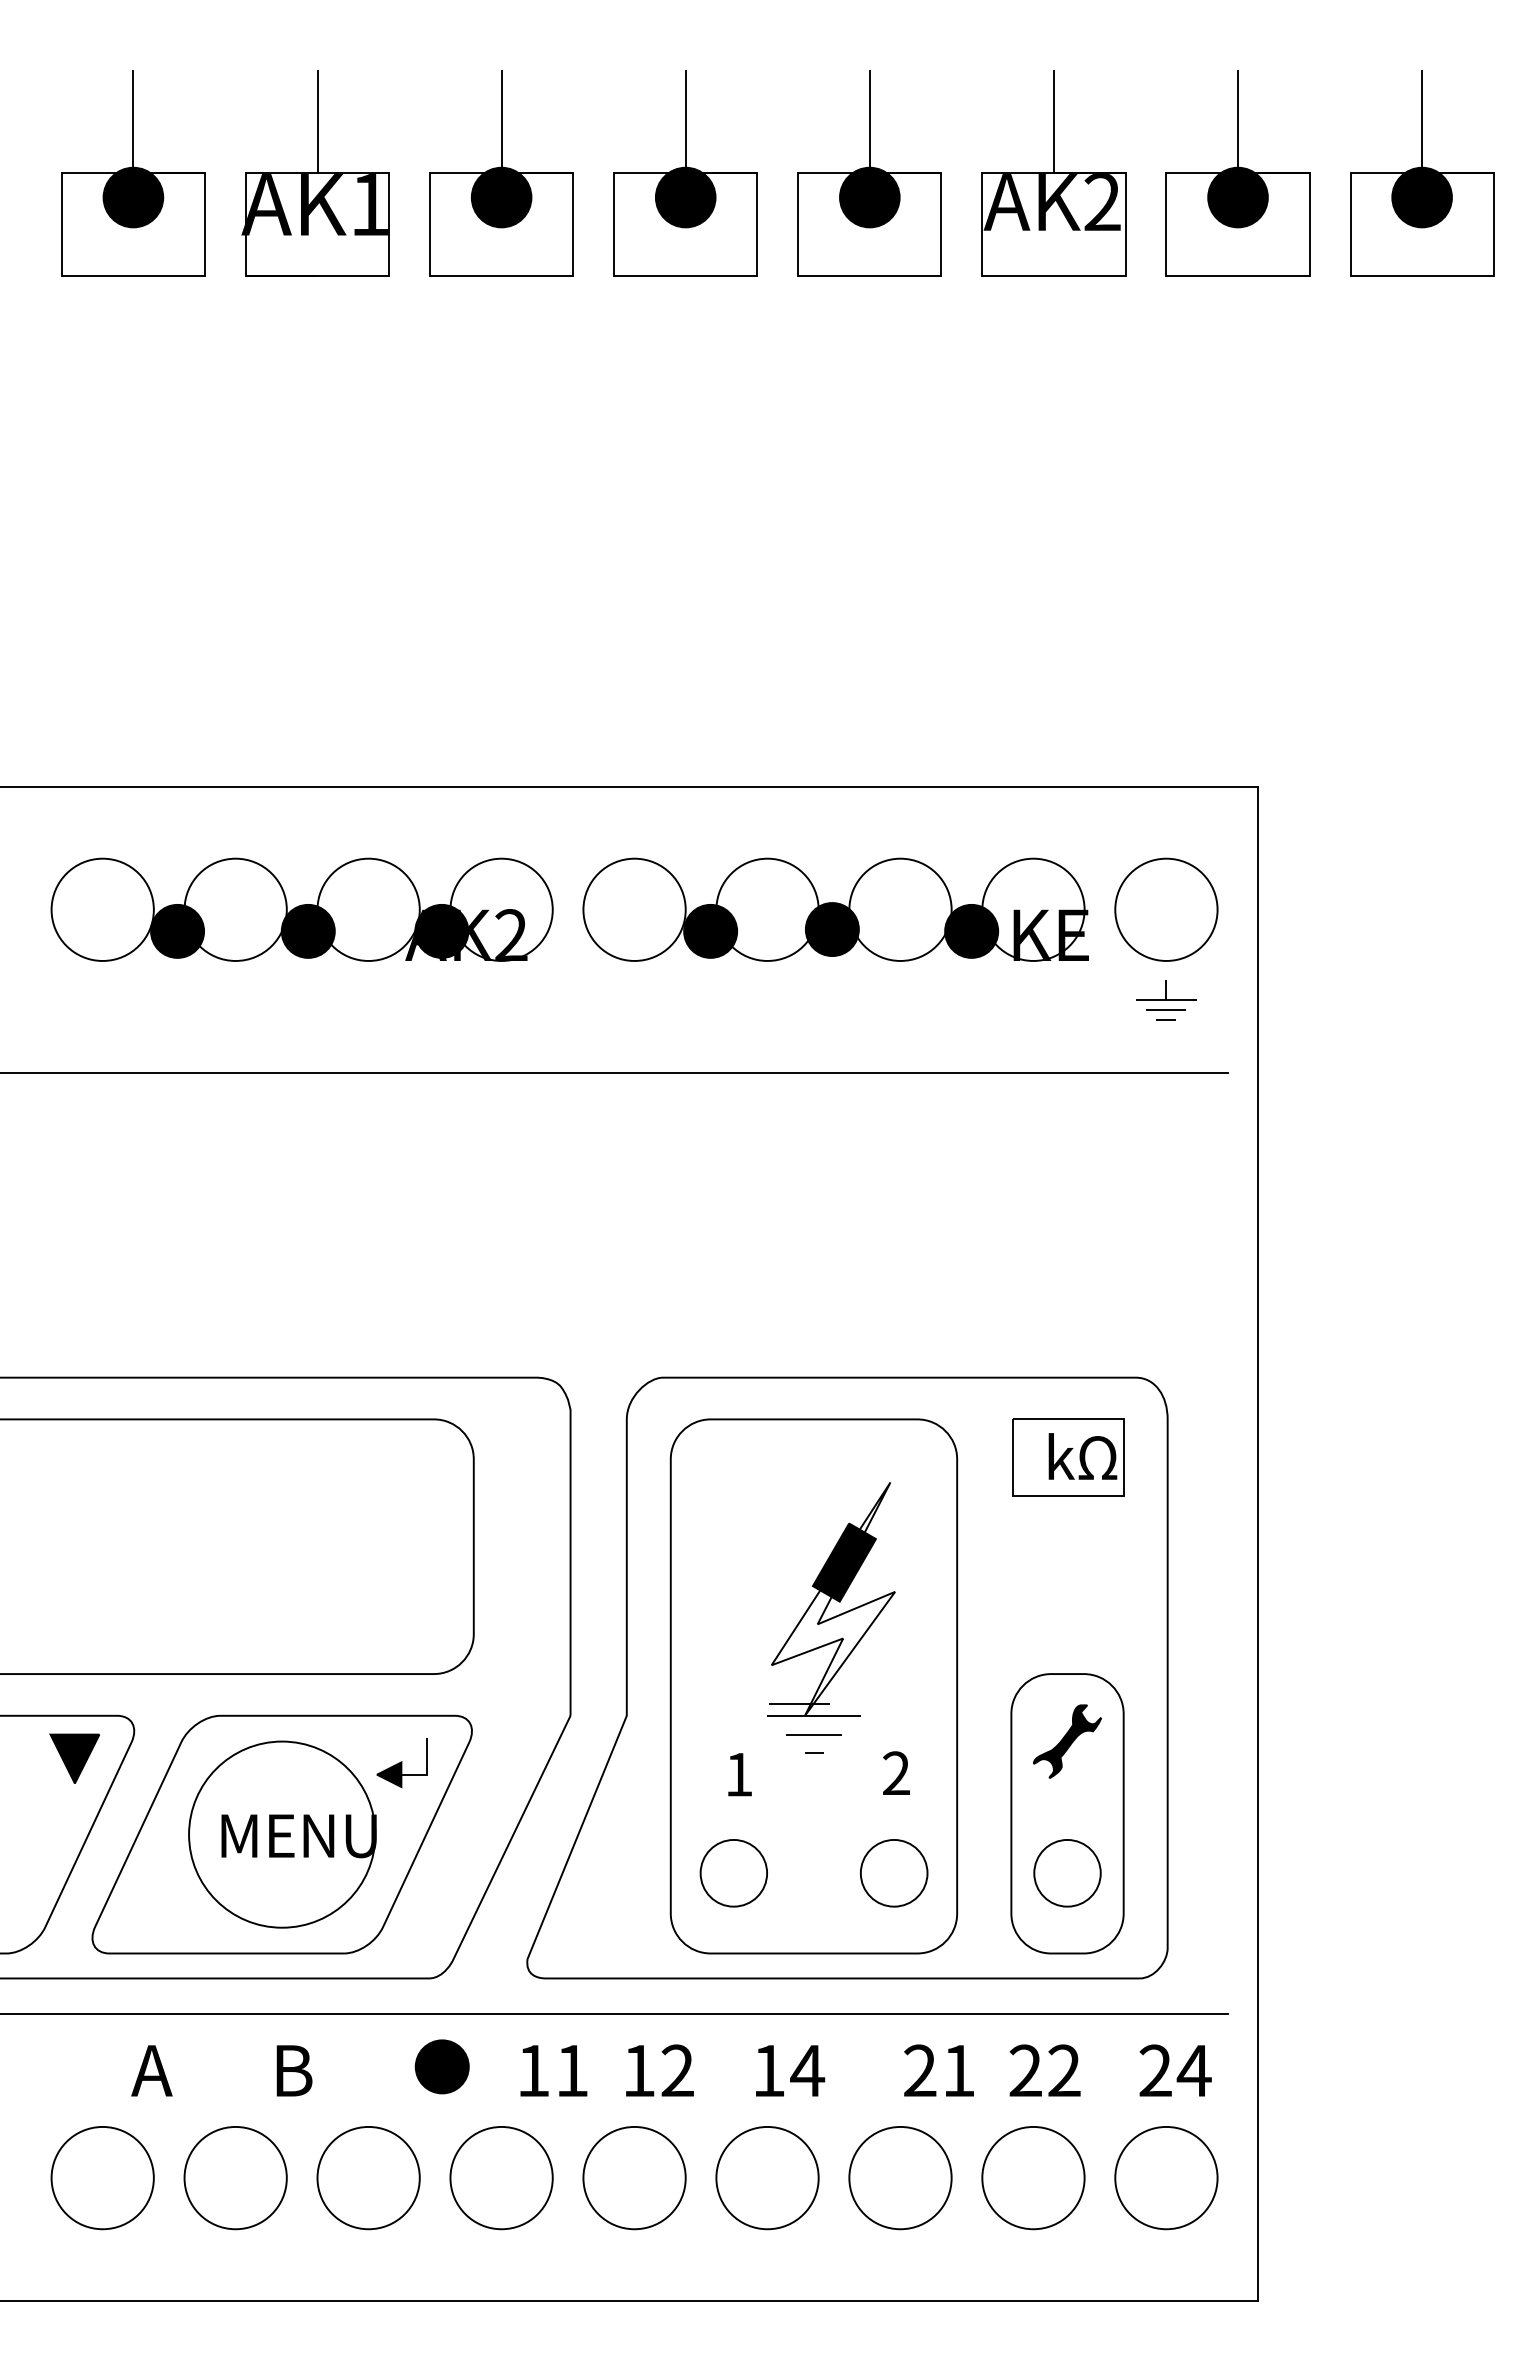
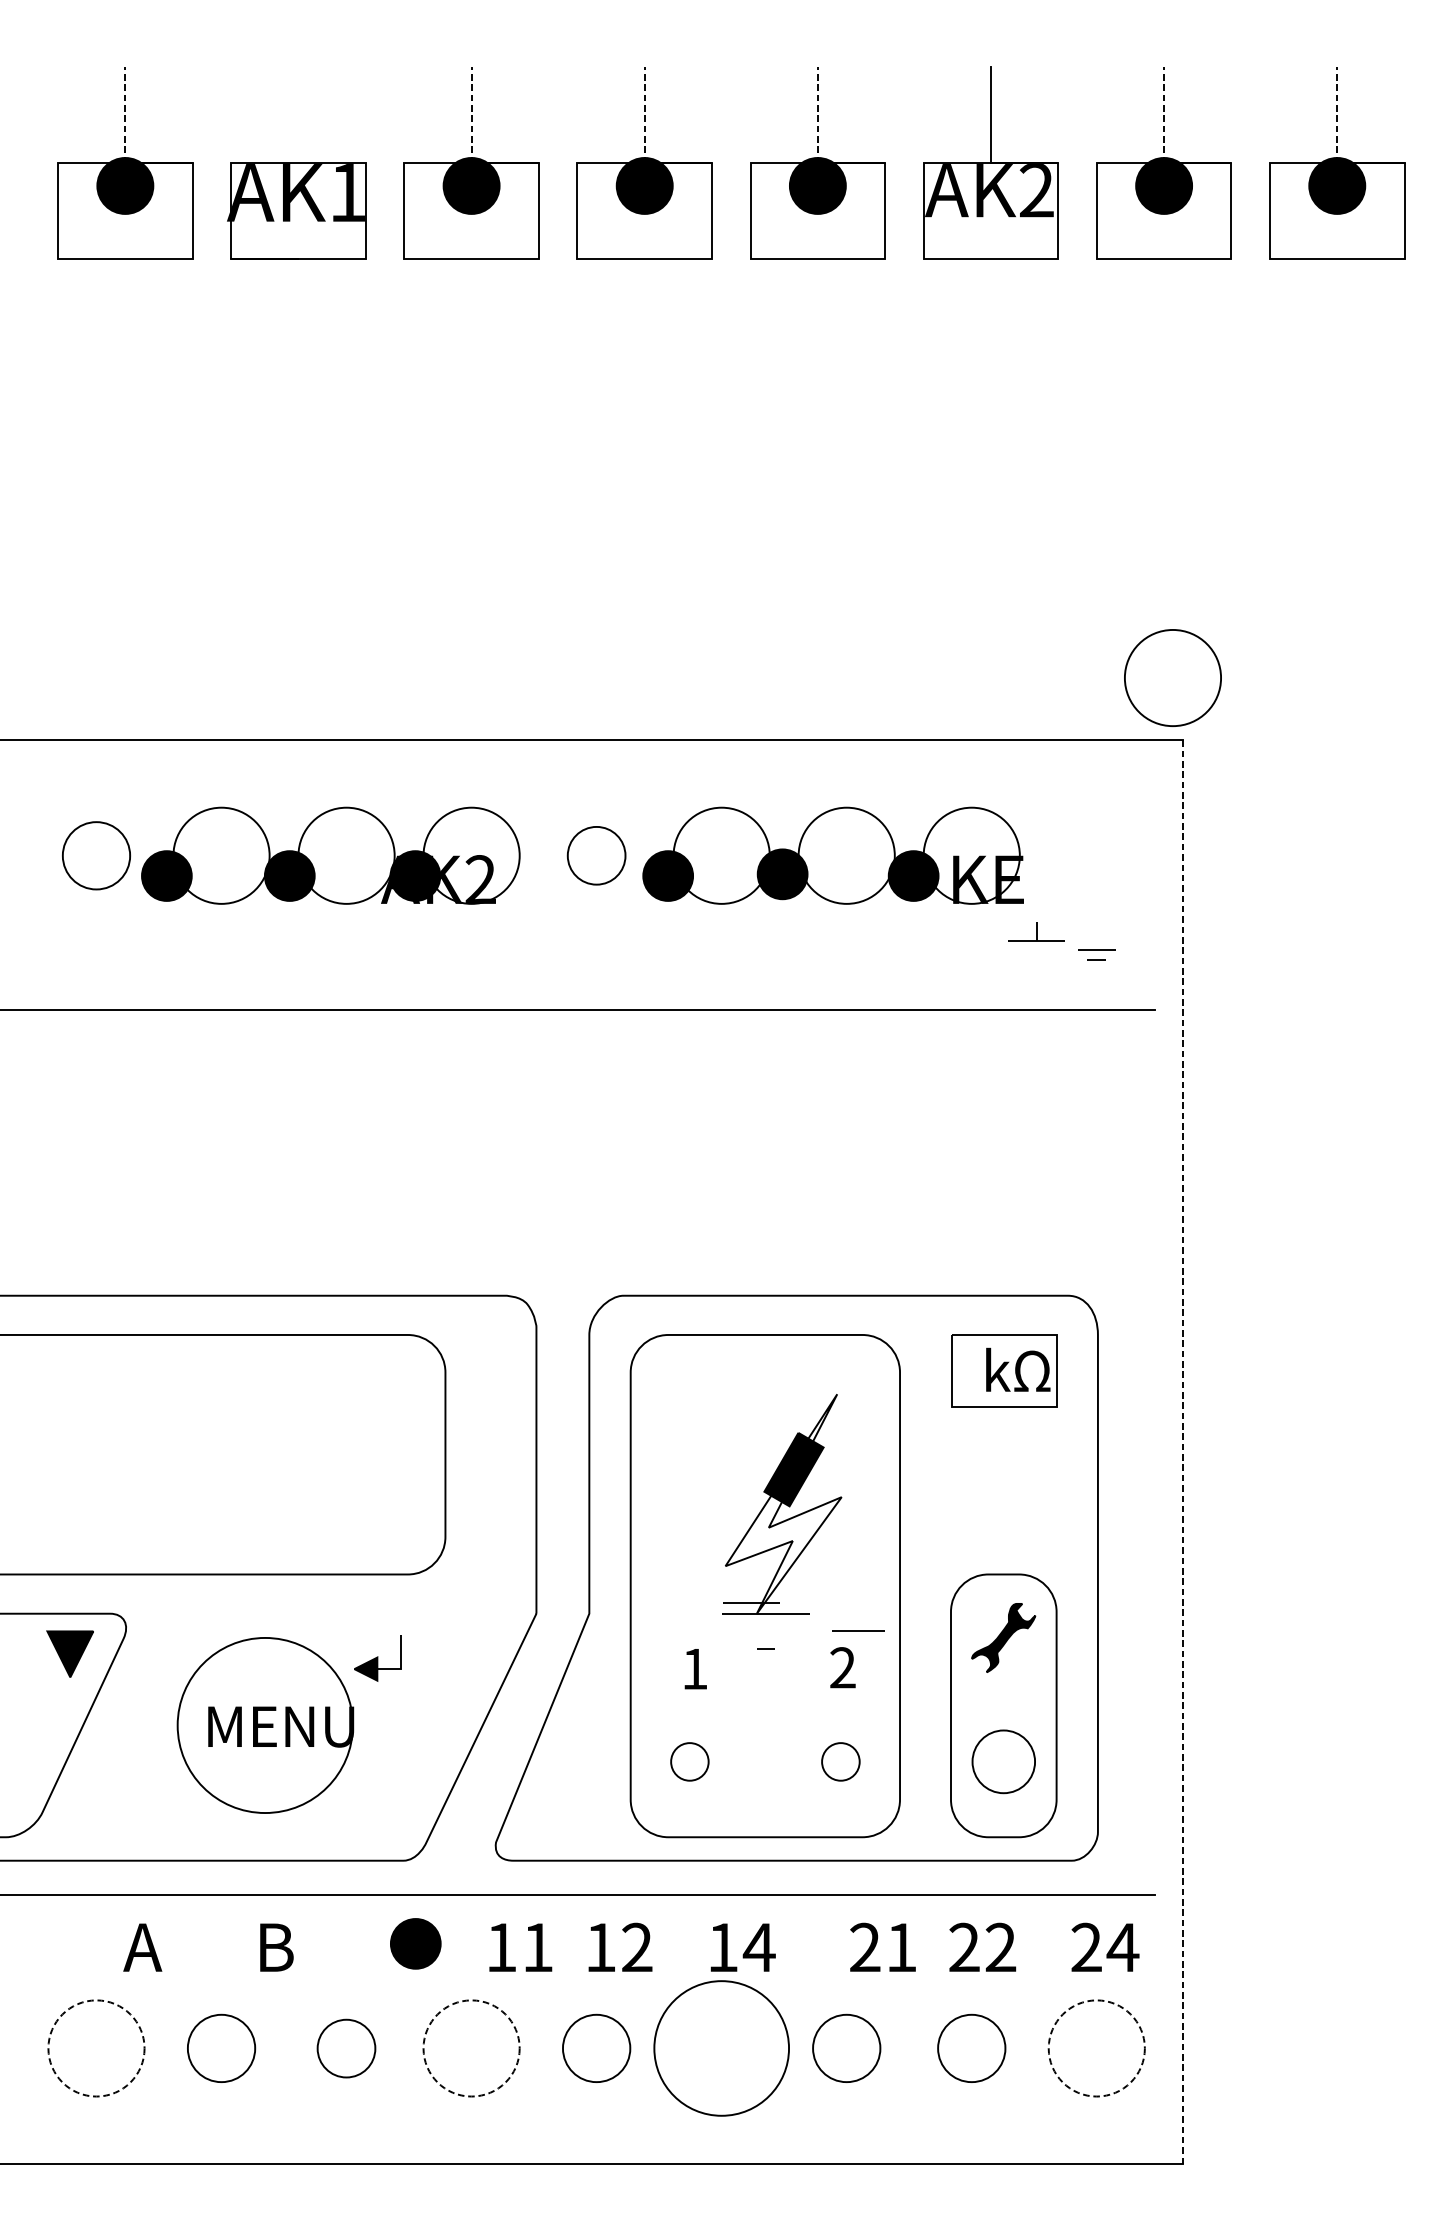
line: (133, 121) -> (125, 114), solid -> dashed
line: (501, 121) -> (471, 114), solid -> dashed
line: (685, 121) -> (644, 114), solid -> dashed
line: (869, 121) -> (817, 114), solid -> dashed
line: (1238, 121) -> (1164, 114), solid -> dashed
line: (1422, 121) -> (1337, 114), solid -> dashed
line: (317, 122) -> (298, 115), removed
circle: (102, 909) -> (96, 855), size x0.7
circle: (634, 909) -> (596, 855), size x0.6
circle: (1166, 909) -> (1173, 677), moved
part: (1166, 990) -> (1036, 931), moved
line: (1258, 1543) -> (1183, 1451), solid -> dashed
line: (813, 1734) -> (858, 1631), moved
part: (281, 1834) -> (264, 1725), removed
part: (733, 1873) -> (689, 1762), size x0.6
part: (894, 1873) -> (841, 1762), size x0.6
circle: (102, 2177) -> (96, 2047), solid -> dashed
circle: (235, 2177) -> (221, 2047), size x0.7
circle: (501, 2177) -> (471, 2047), solid -> dashed
circle: (634, 2177) -> (596, 2047), size x0.7
circle: (767, 2177) -> (721, 2047), size x1.4
circle: (900, 2177) -> (846, 2047), size x0.7
circle: (1033, 2177) -> (971, 2047), size x0.7
circle: (1166, 2177) -> (1096, 2047), solid -> dashed
circle: (368, 2178) -> (346, 2048), size x0.6

